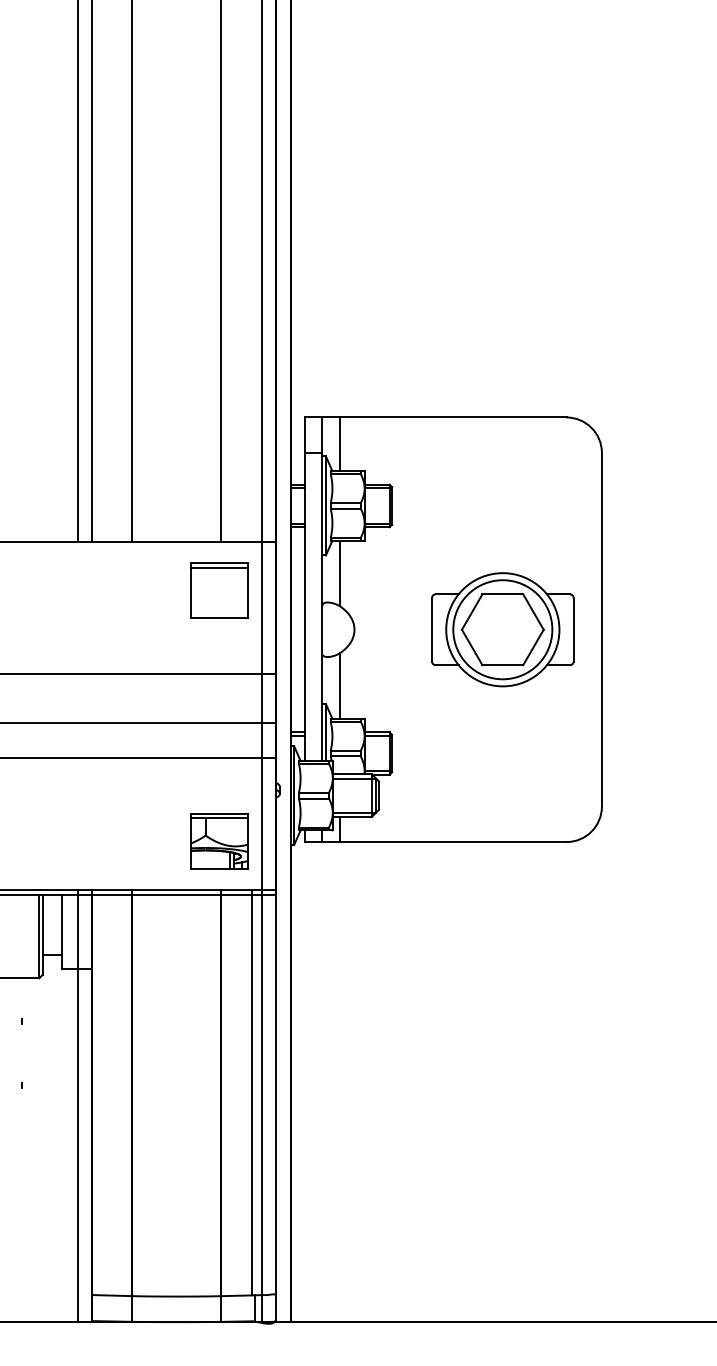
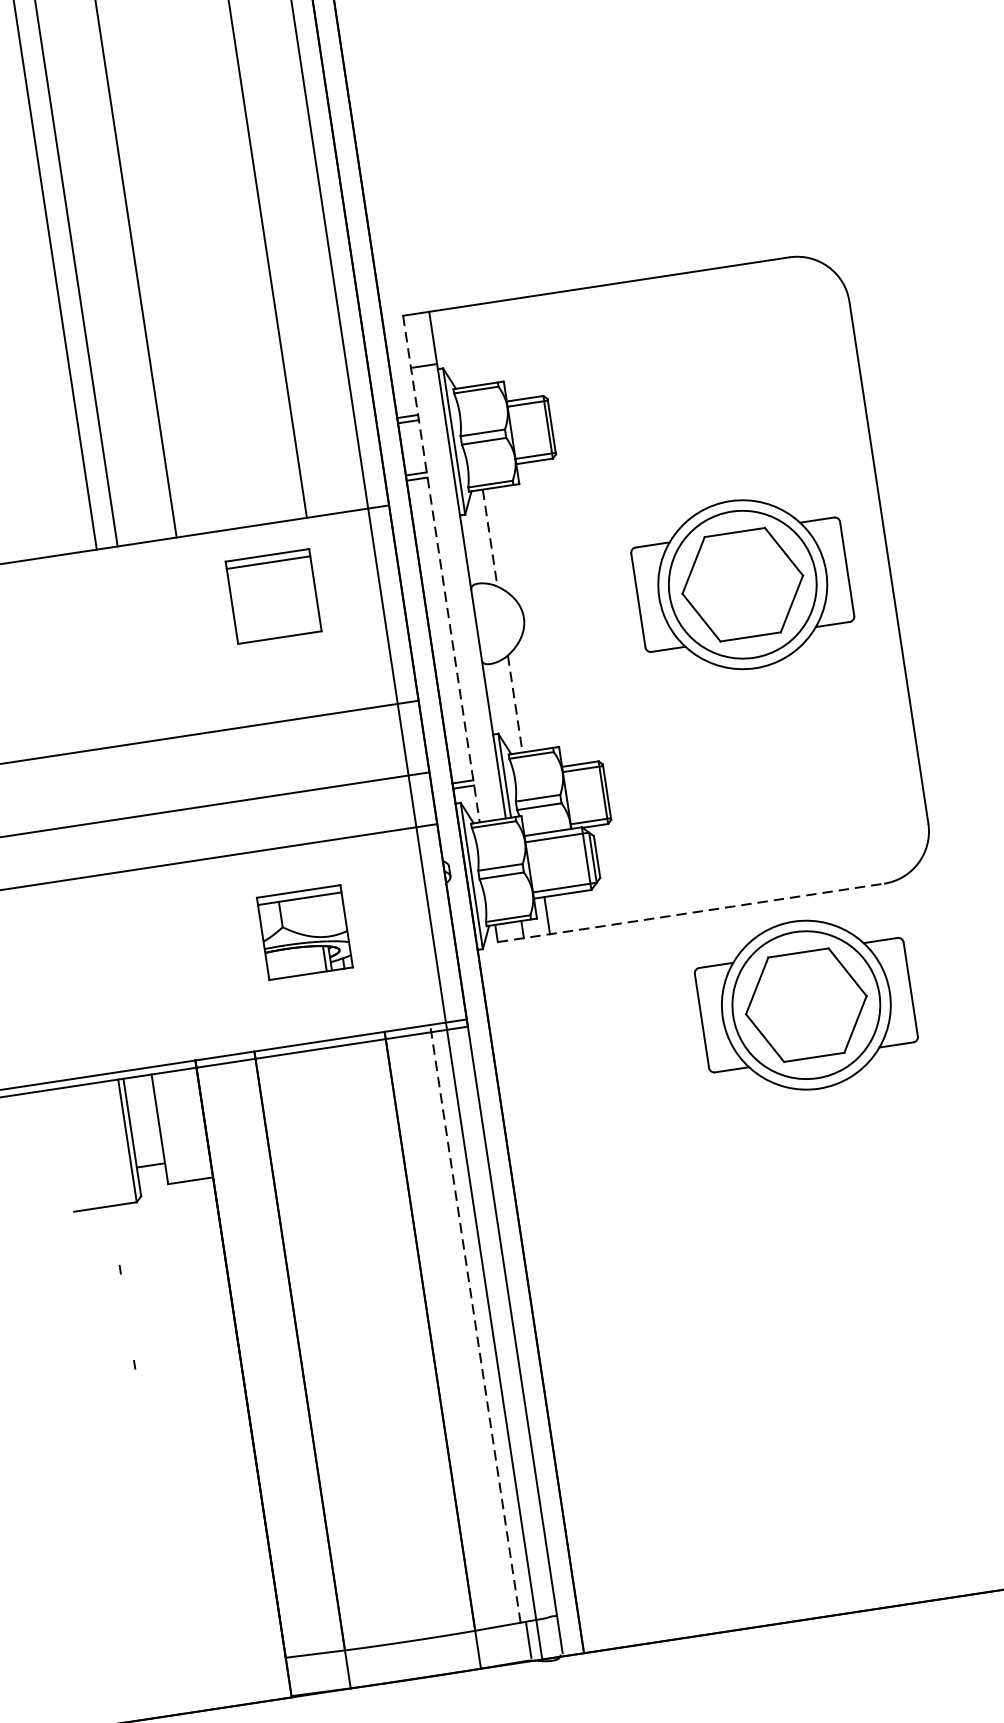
line: (340, 444) -> (461, 347), removed
line: (340, 573) -> (490, 537), solid -> dashed
line: (304, 589) -> (441, 569), solid -> dashed
part: (219, 590) -> (273, 596), moved
line: (340, 685) -> (515, 703), solid -> dashed
part: (219, 841) -> (304, 932), moved
line: (435, 842) -> (690, 913), solid -> dashed
part: (502, 914) -> (805, 1004), added
line: (251, 1092) -> (475, 1323), solid -> dashed
line: (78, 1105) -> (222, 1381), removed

